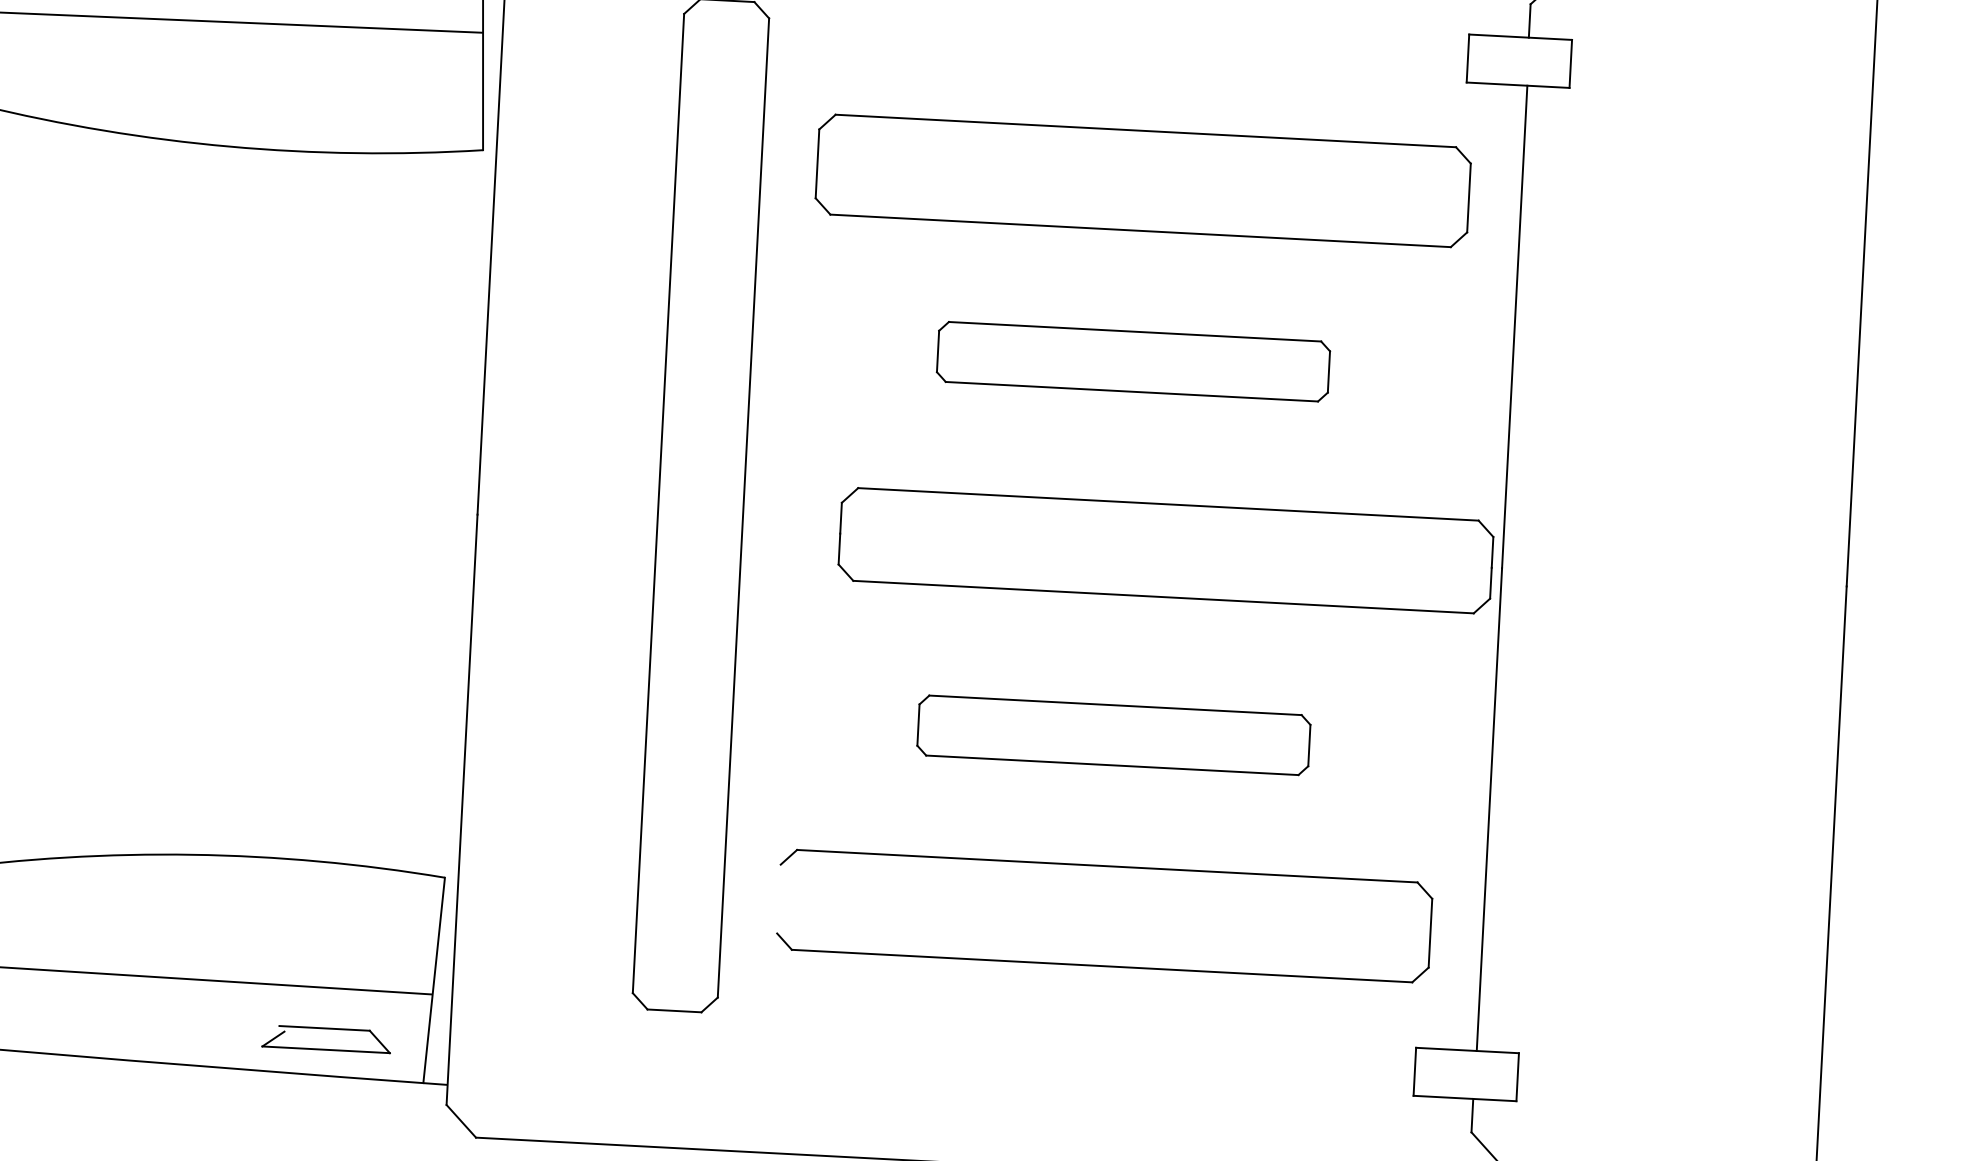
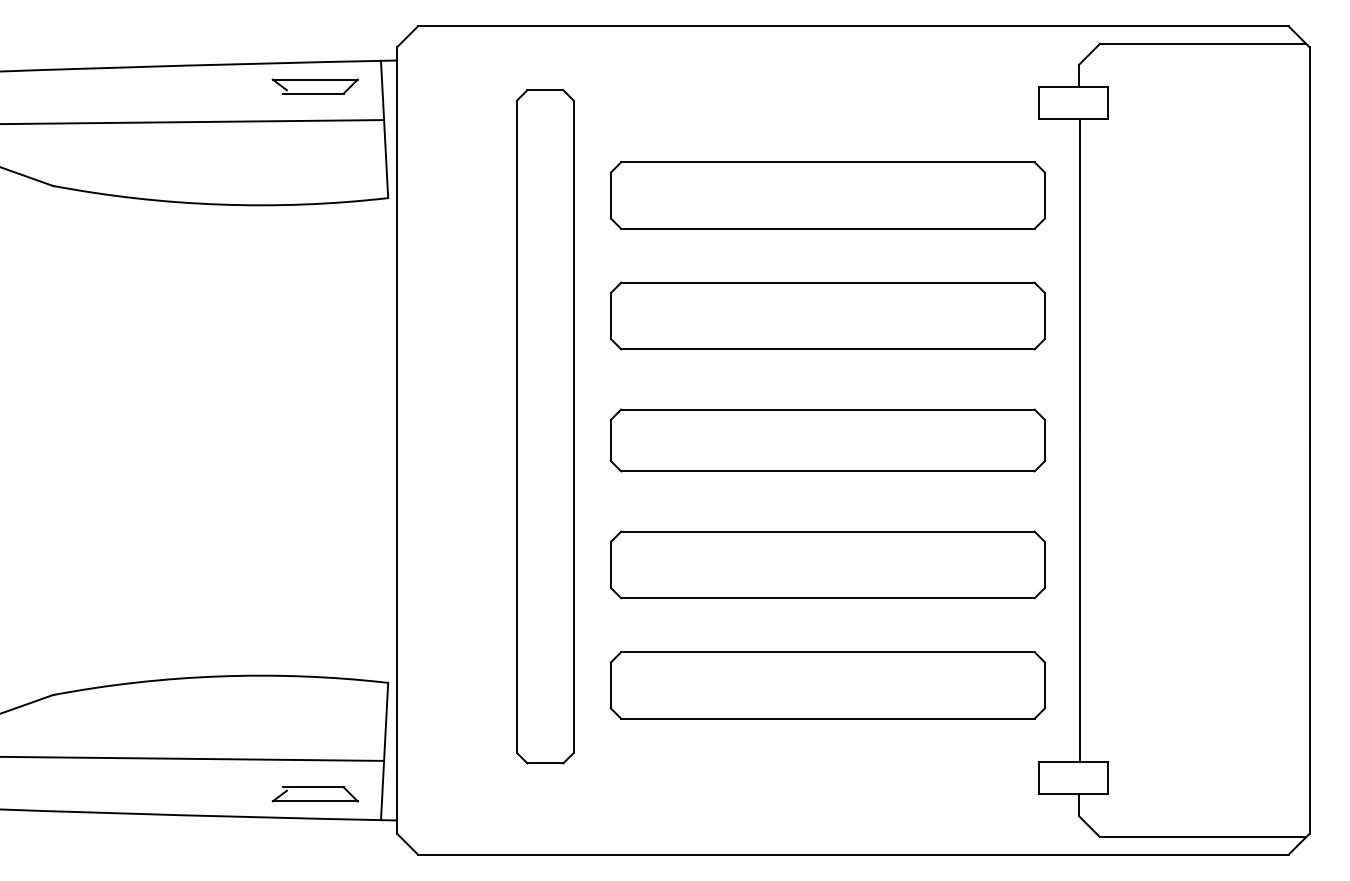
part: (1133, 360) -> (827, 315), size x1.67
part: (1165, 550) -> (827, 440), moved
part: (1113, 734) -> (827, 564), size x1.67
line: (778, 899) -> (610, 685), added

